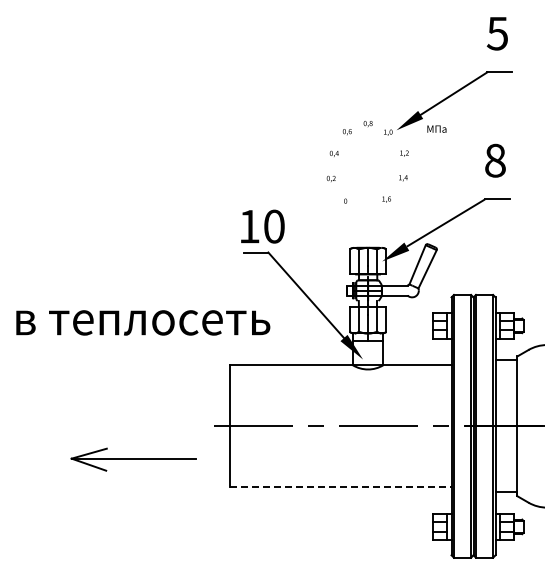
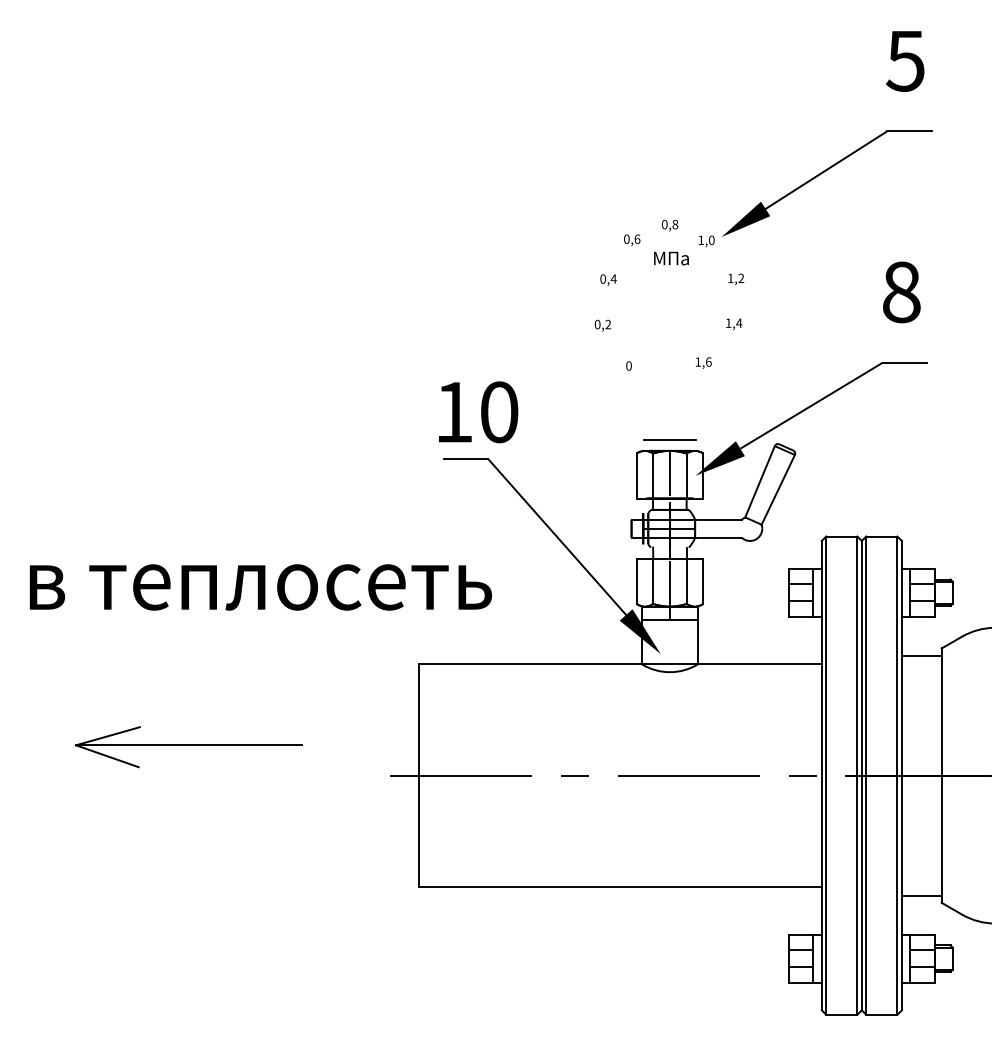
text: (436, 128) -> (670, 257), moved
line: (367, 241) -> (668, 439), added
part: (133, 459) -> (188, 746), moved
line: (340, 487) -> (619, 886), dashed -> solid

